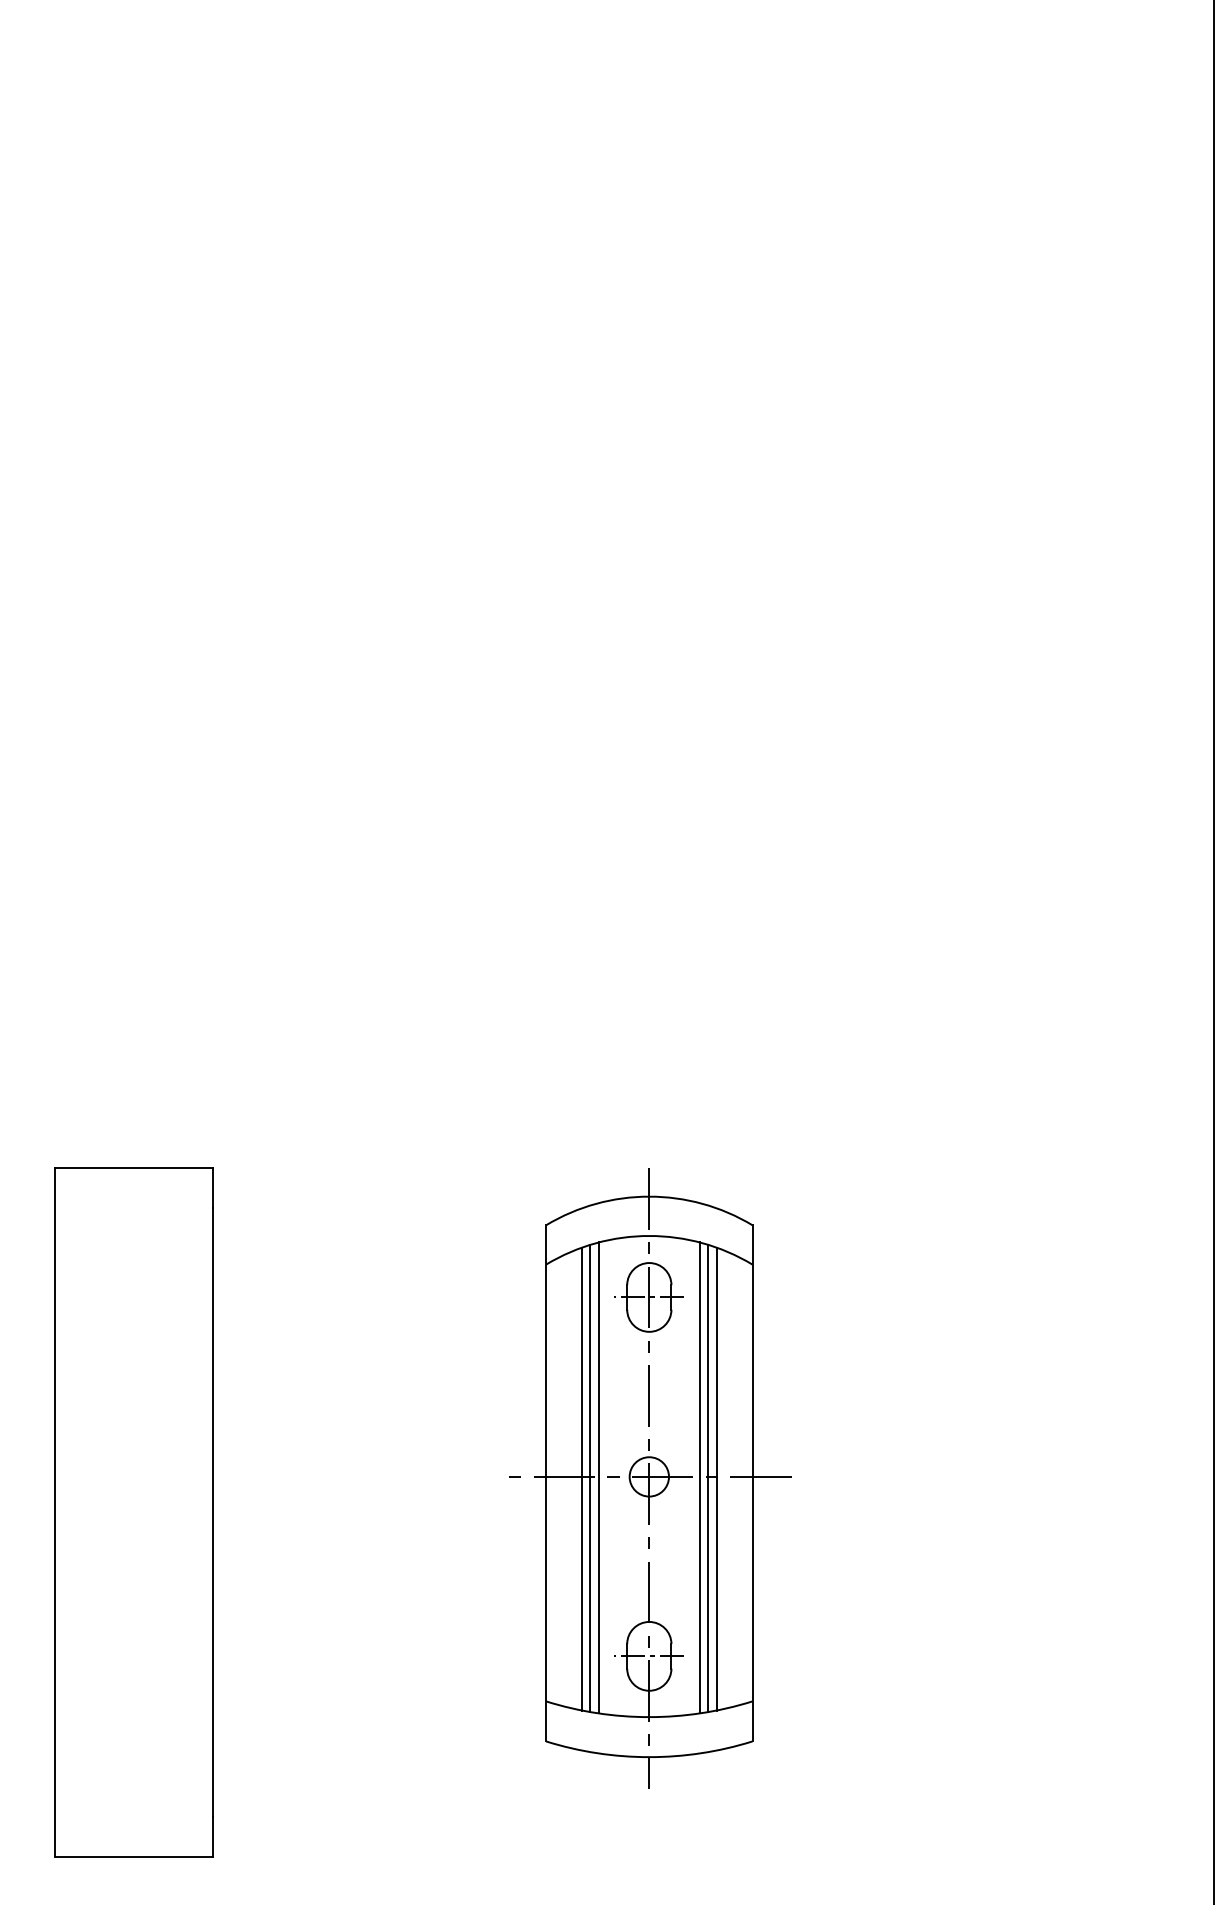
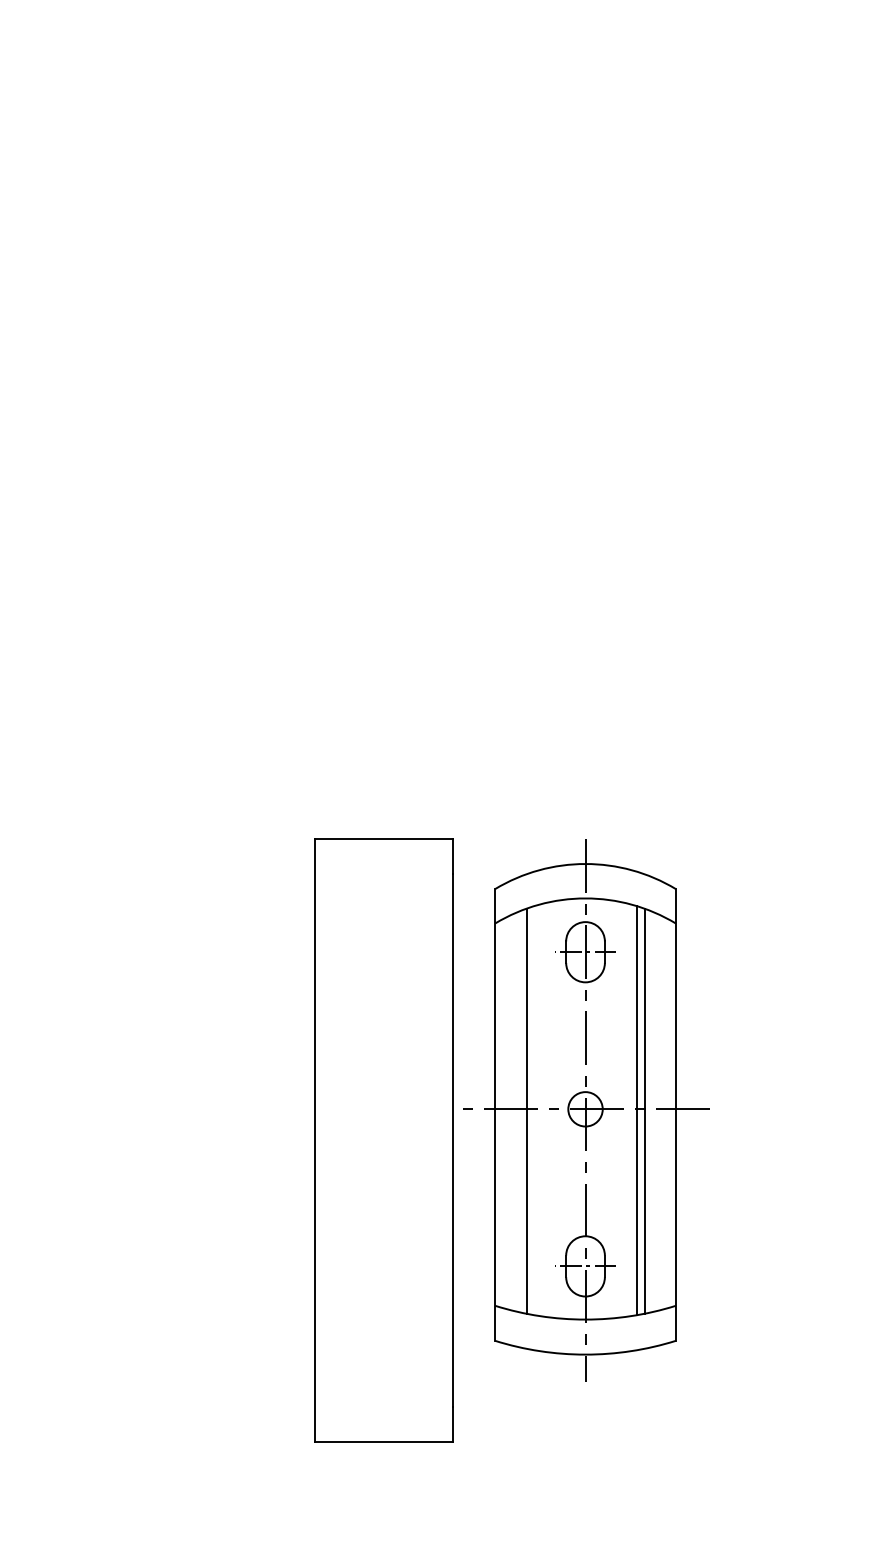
line: (598, 1477) -> (541, 1109), removed
line: (699, 1477) -> (629, 1109), removed
line: (590, 1478) -> (534, 1110), removed
part: (133, 1512) -> (383, 1140), moved

